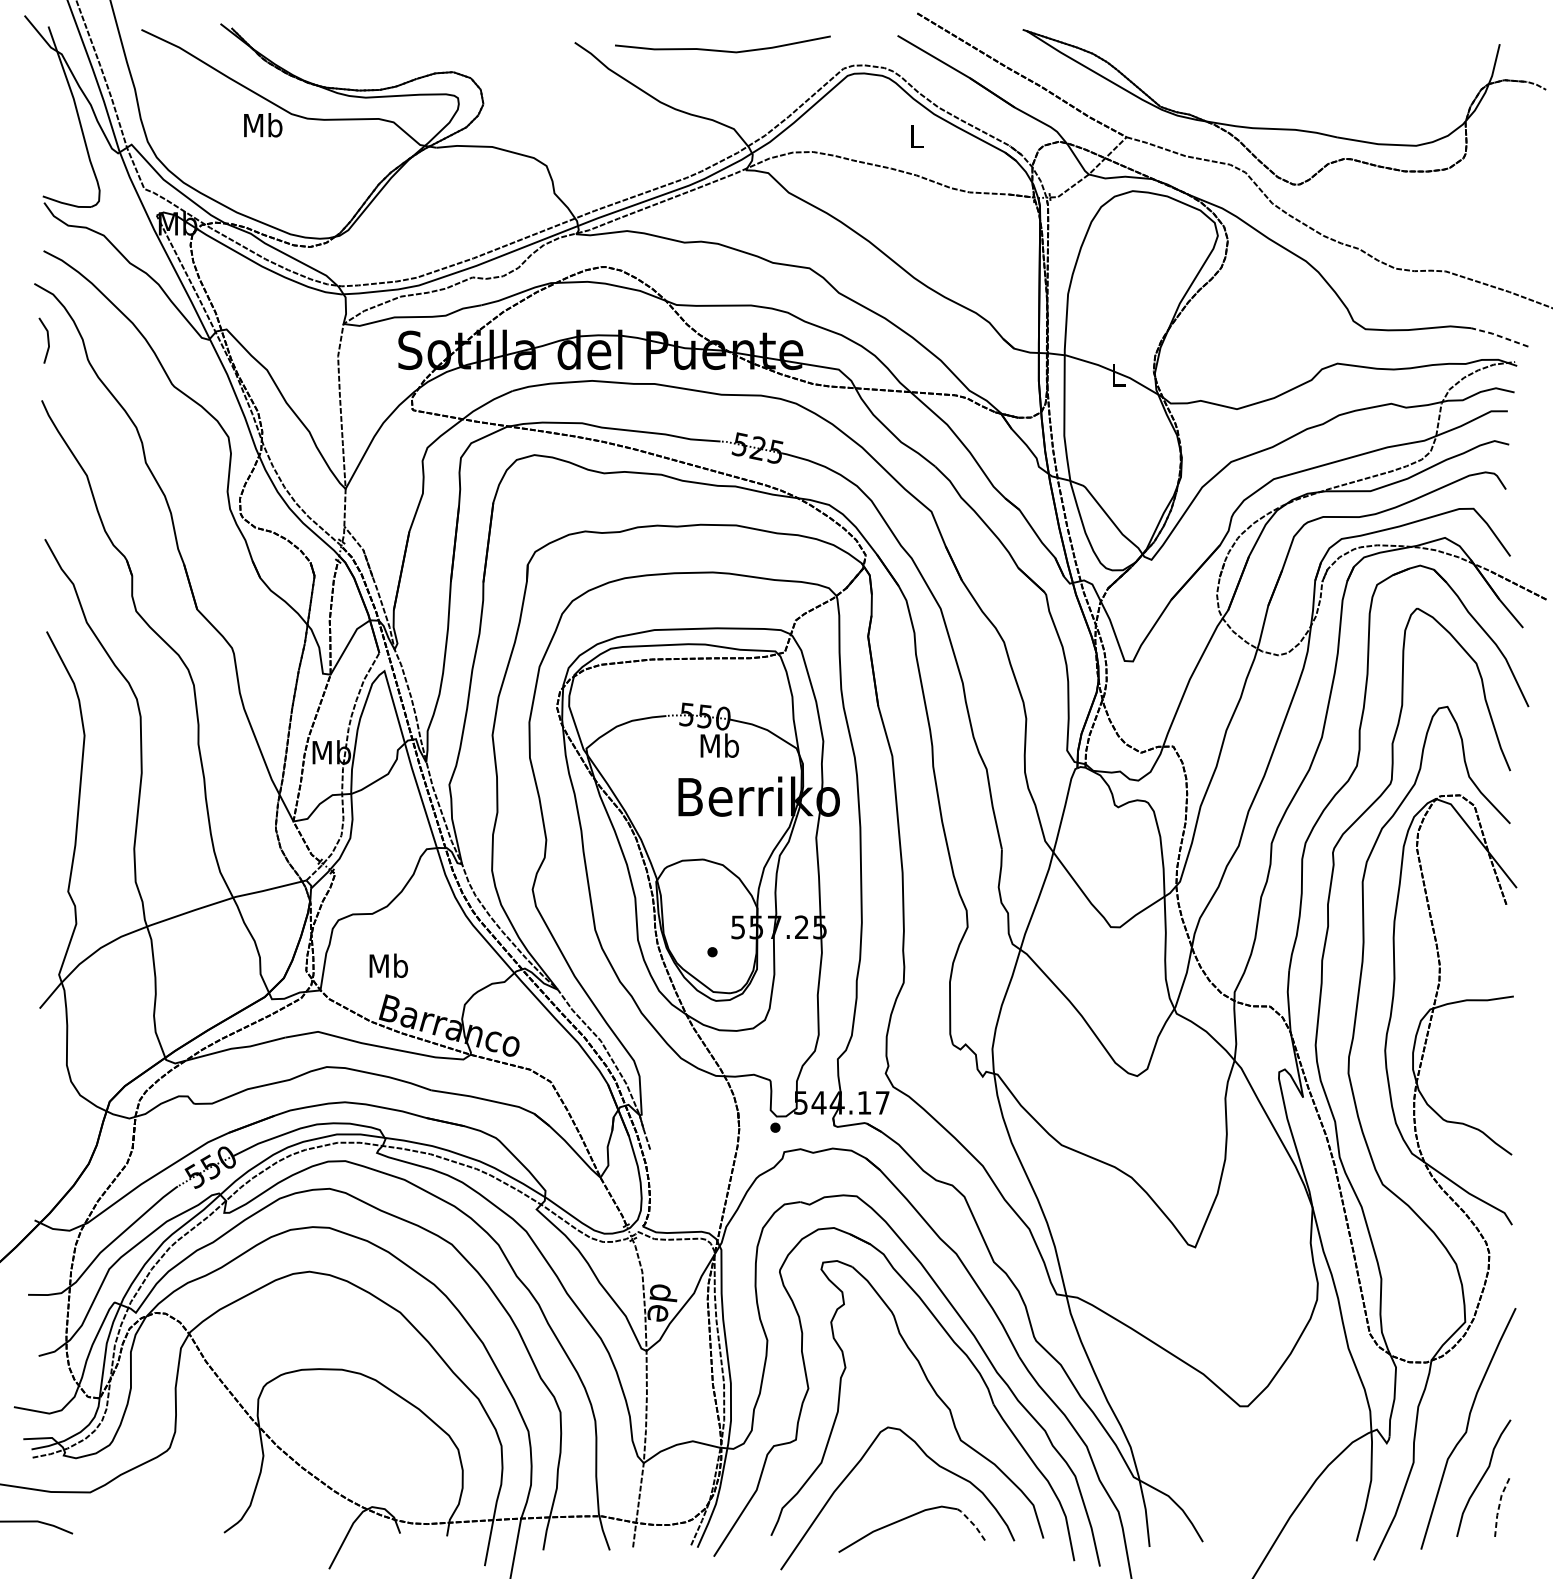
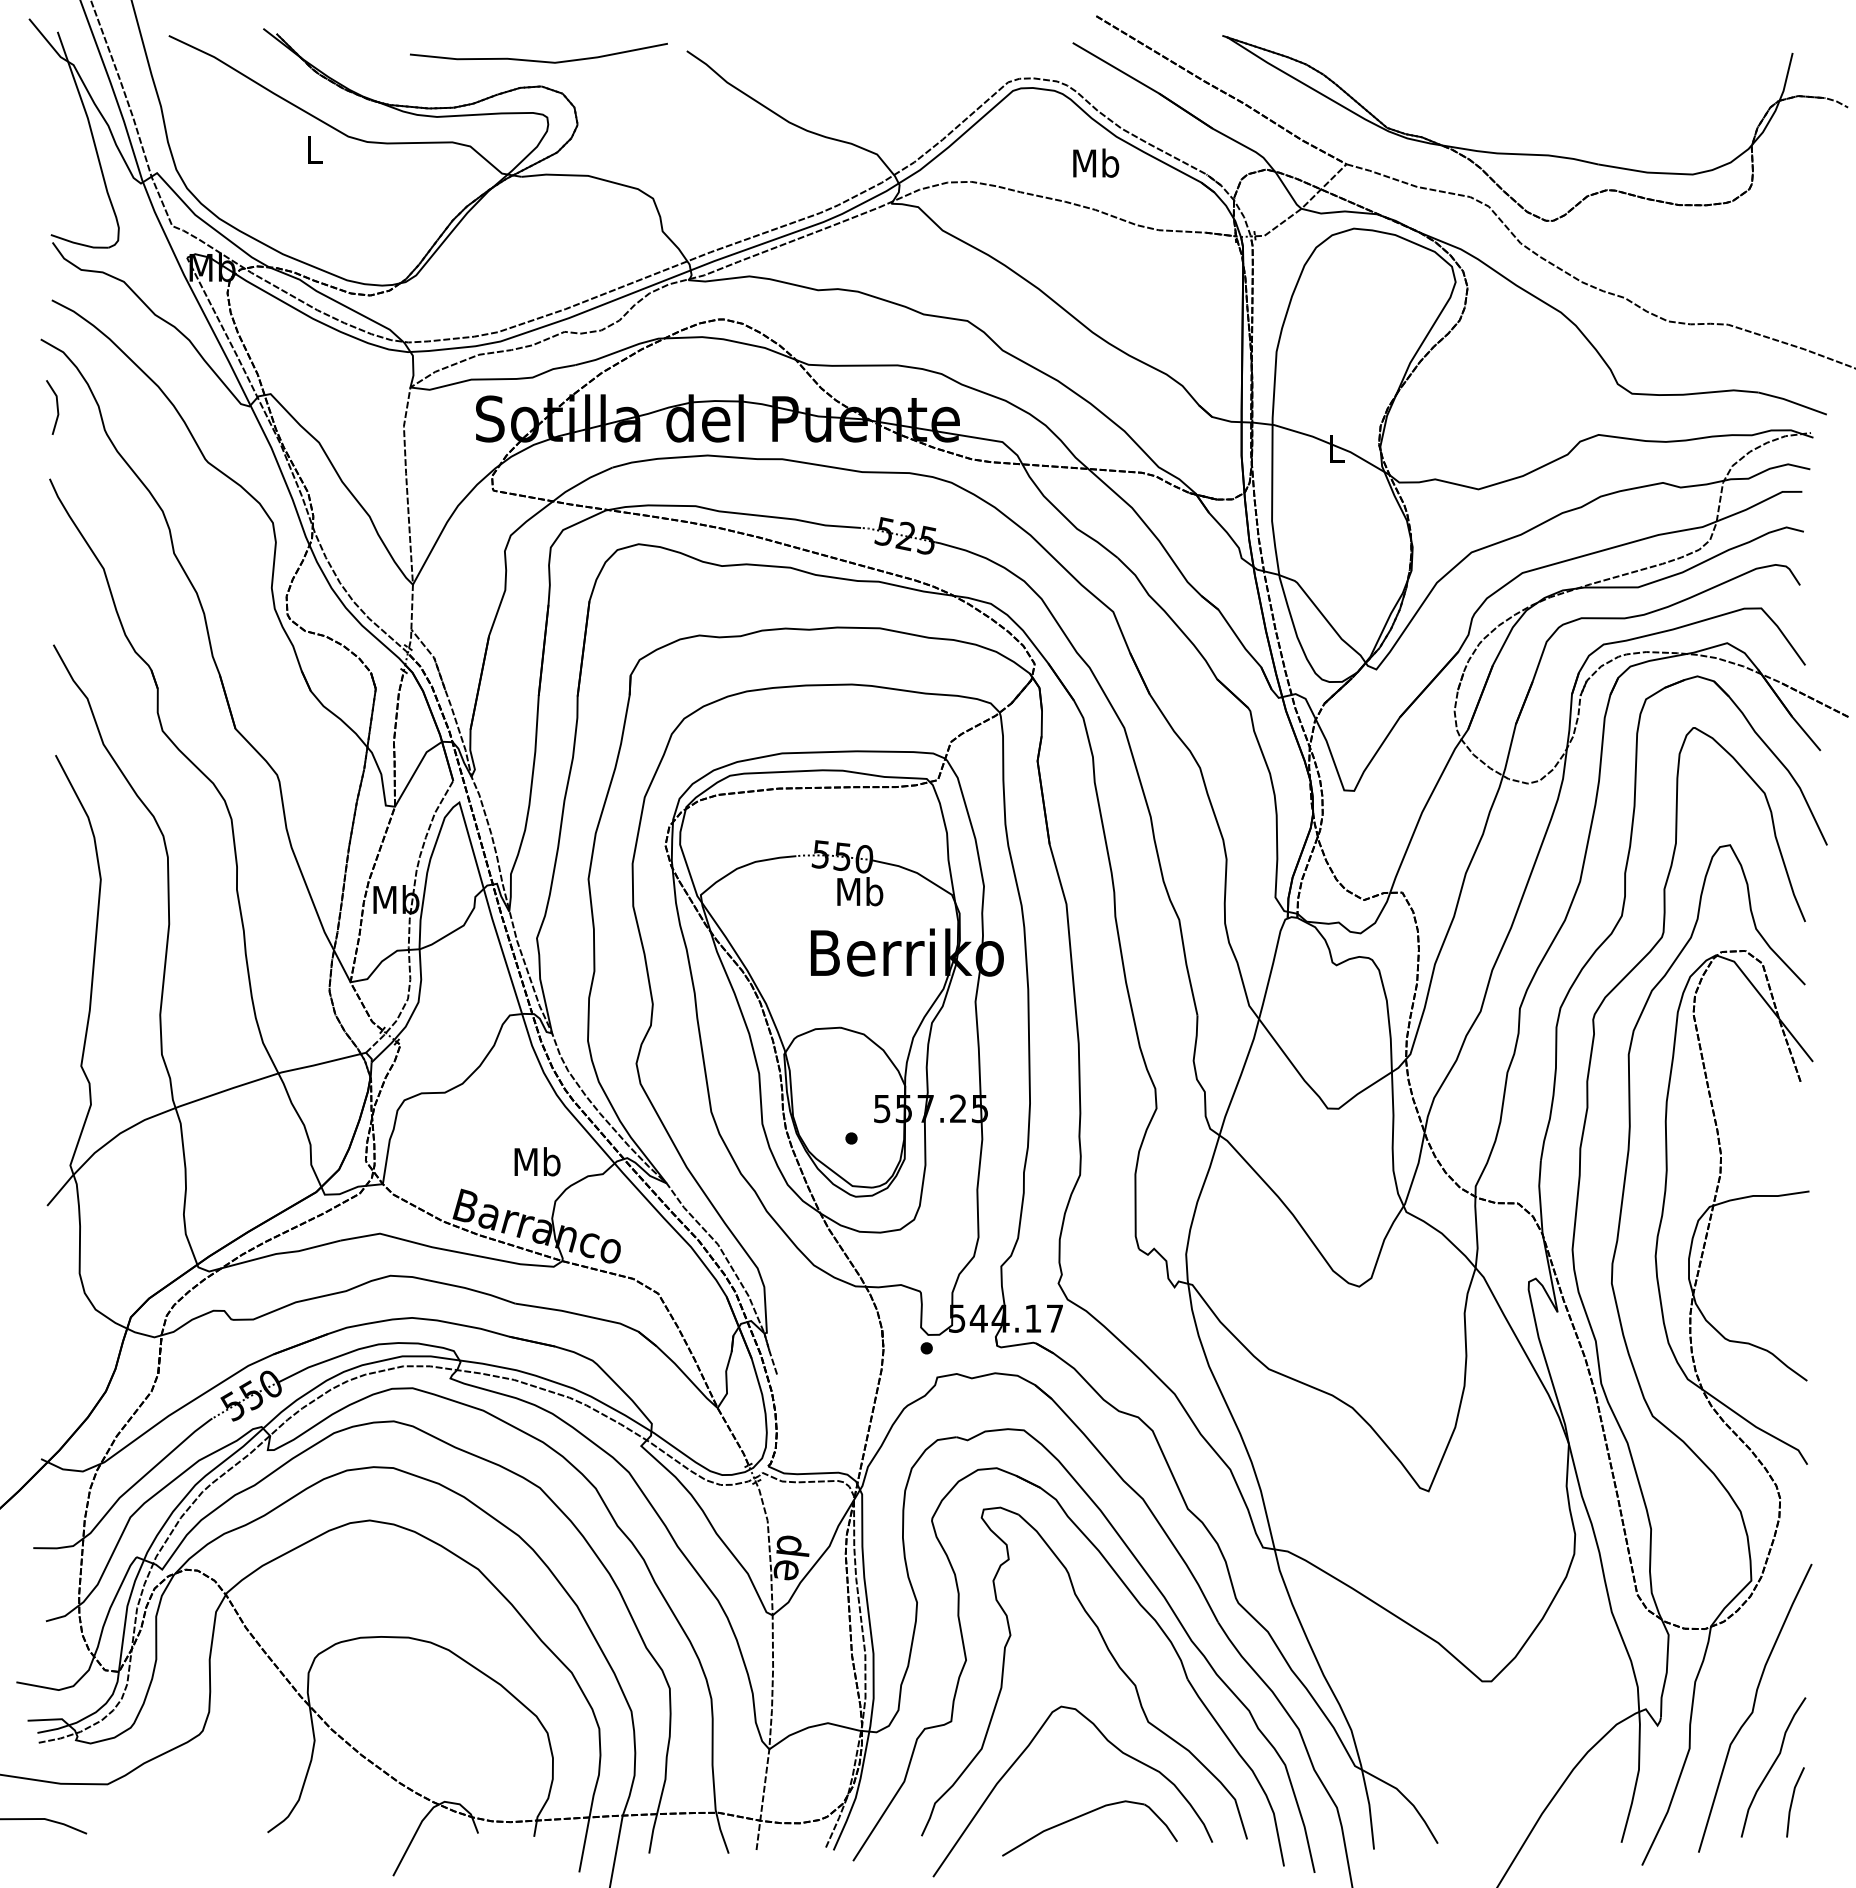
curve: (722, 50) -> (538, 60), moved
text: (263, 124) -> (314, 149), Mb -> L
text: (917, 135) -> (1096, 162), L -> Mb
line: (1499, 336) -> (1792, 402), dashed -> solid
text: (388, 965) -> (537, 1161), moved
line: (1498, 1506) -> (1791, 1801), dashed -> solid
line: (972, 1523) -> (1162, 1821), dashed -> solid

